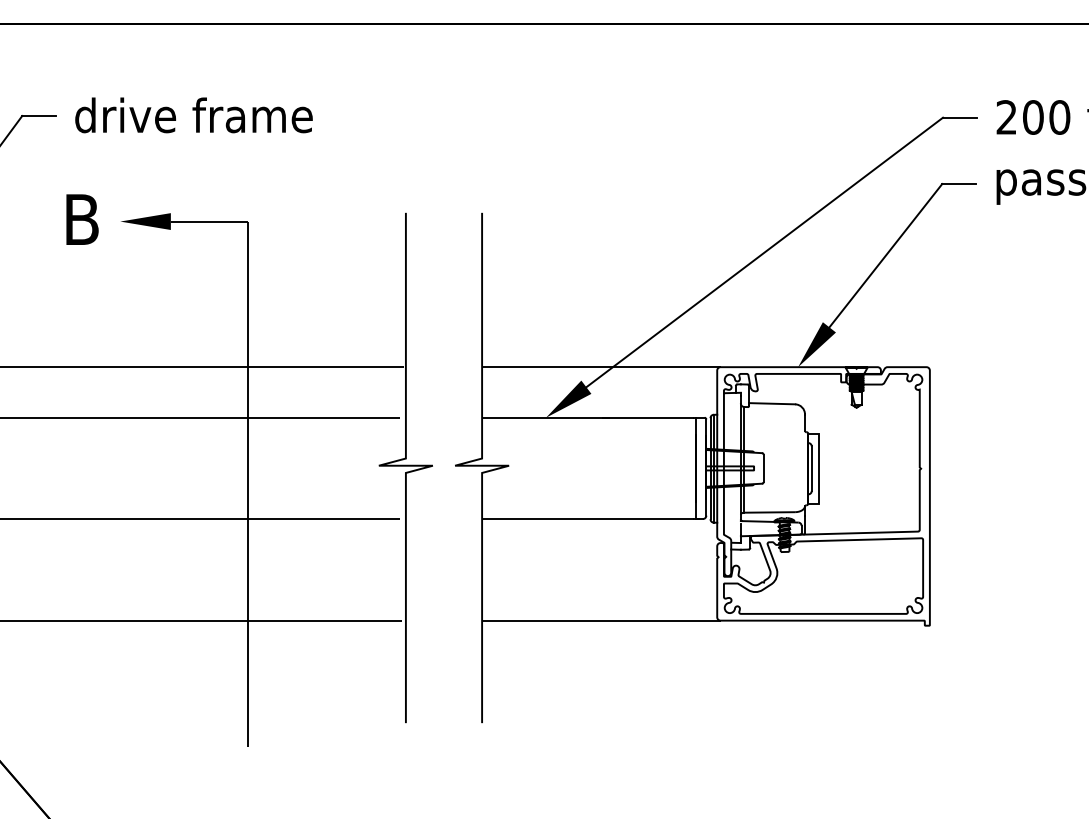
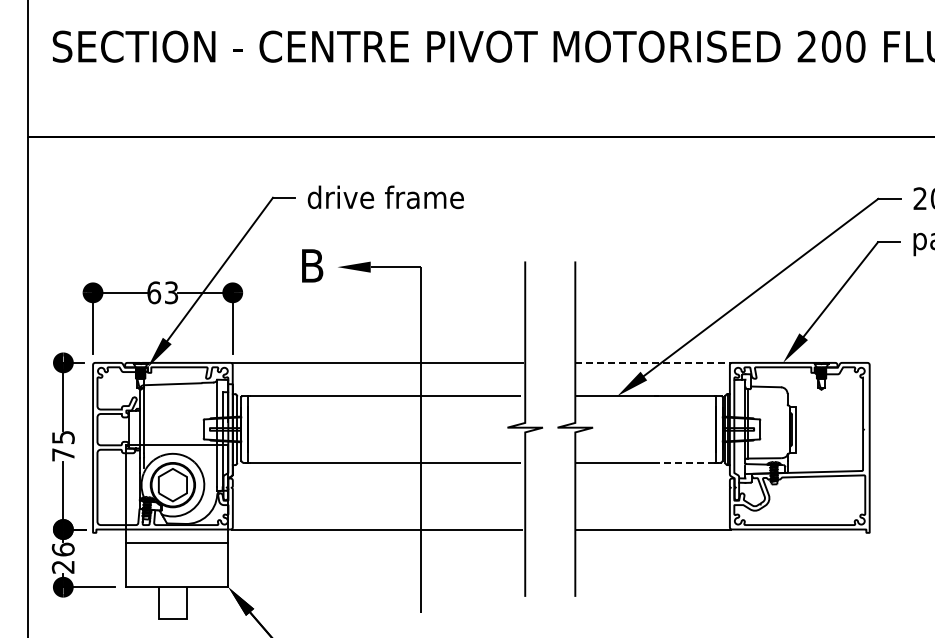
line: (602, 366) -> (654, 362), solid -> dashed
line: (648, 518) -> (684, 462), solid -> dashed

